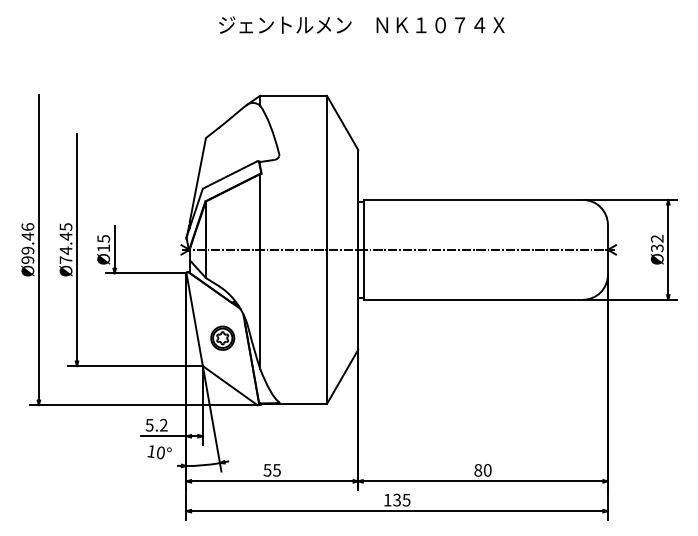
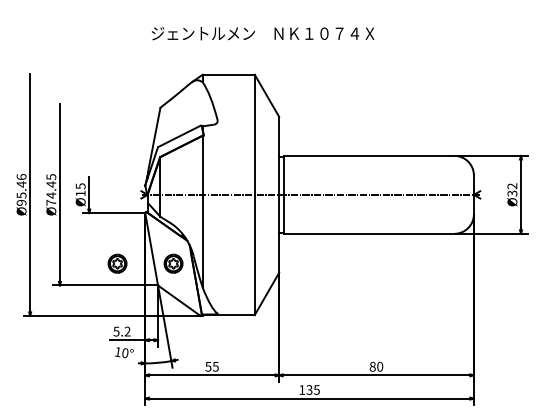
text: (362, 24) -> (263, 33), moved
text: (27, 250) -> (21, 195), Ø99.46 -> Ø95.46
part: (150, 337) -> (117, 263), added

